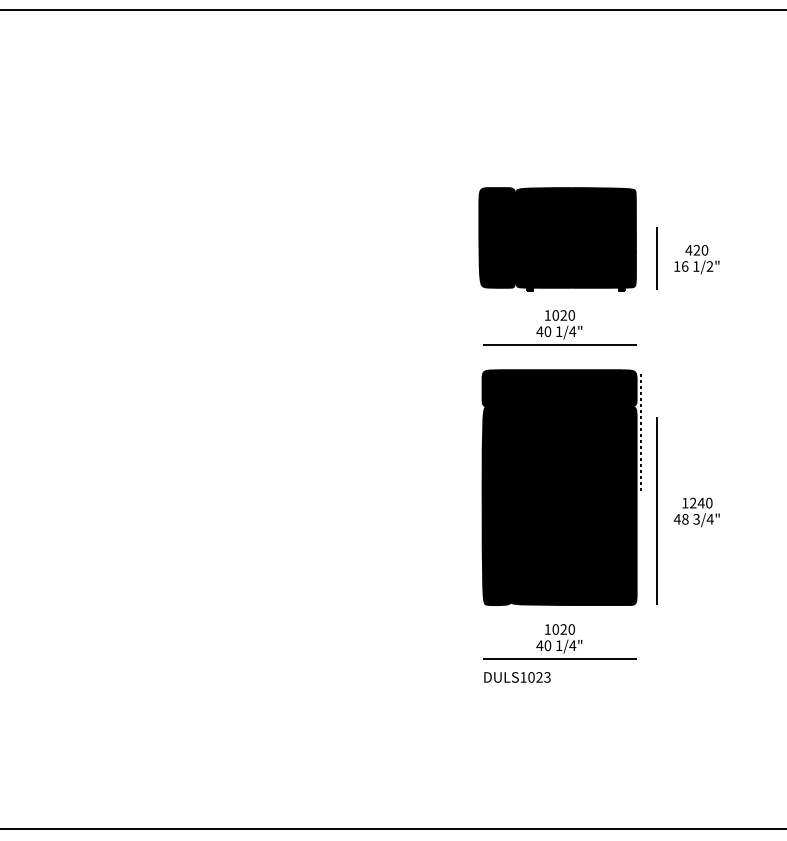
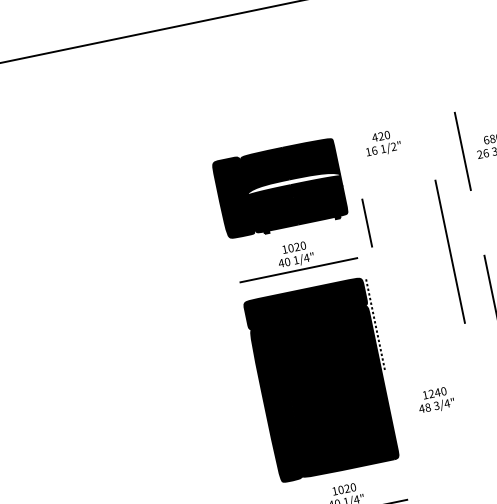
fill: (575, 233) -> (293, 182), removed
line: (656, 258) -> (366, 223), moved
text: (696, 259) -> (382, 143), moved
line: (656, 510) -> (449, 251), moved
text: (696, 512) -> (435, 400), moved

